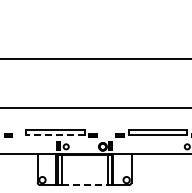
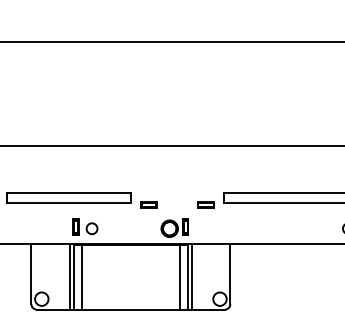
line: (54, 134) -> (67, 202), dashed -> solid
line: (84, 185) -> (130, 310), dashed -> solid

